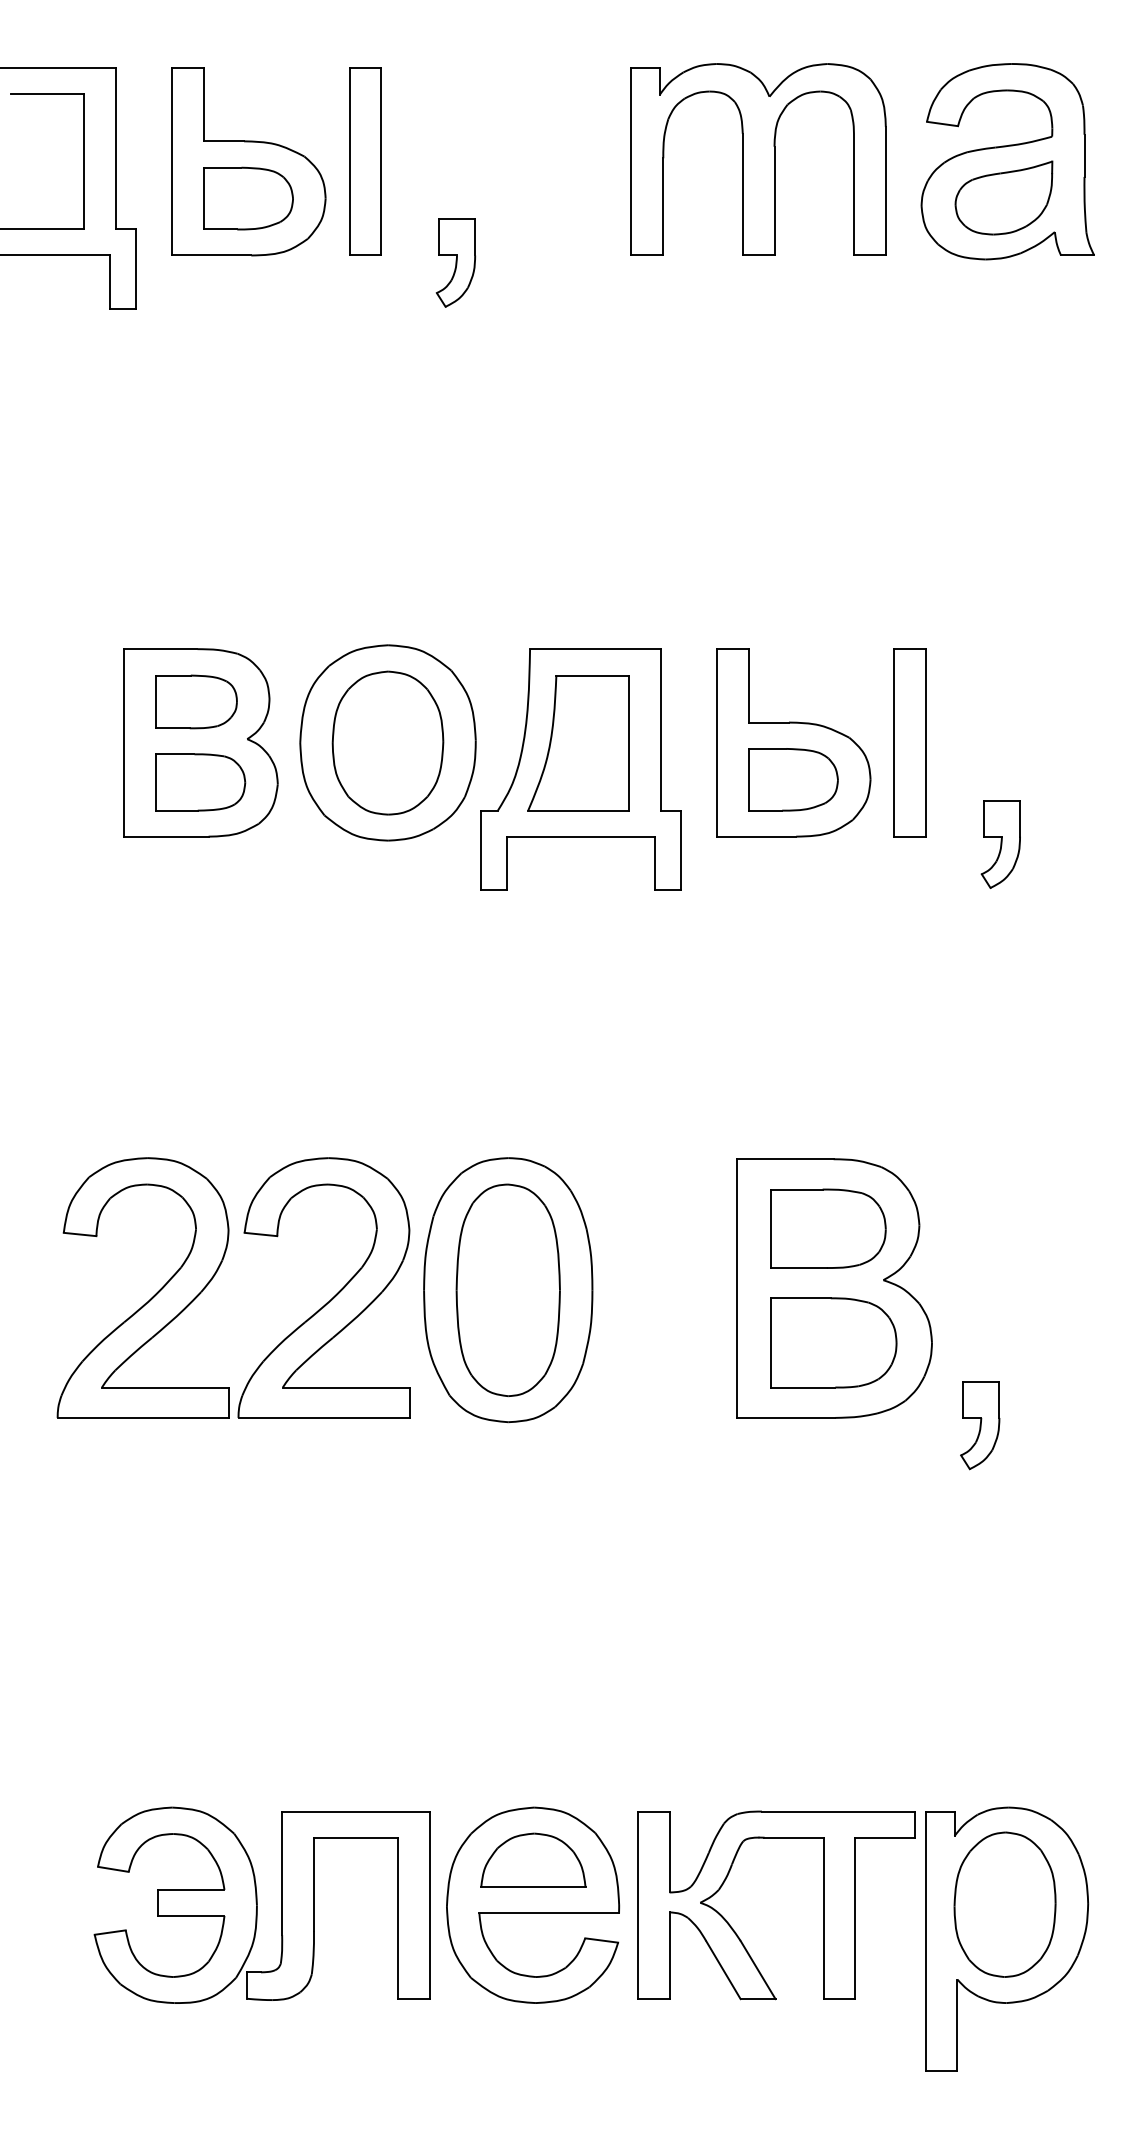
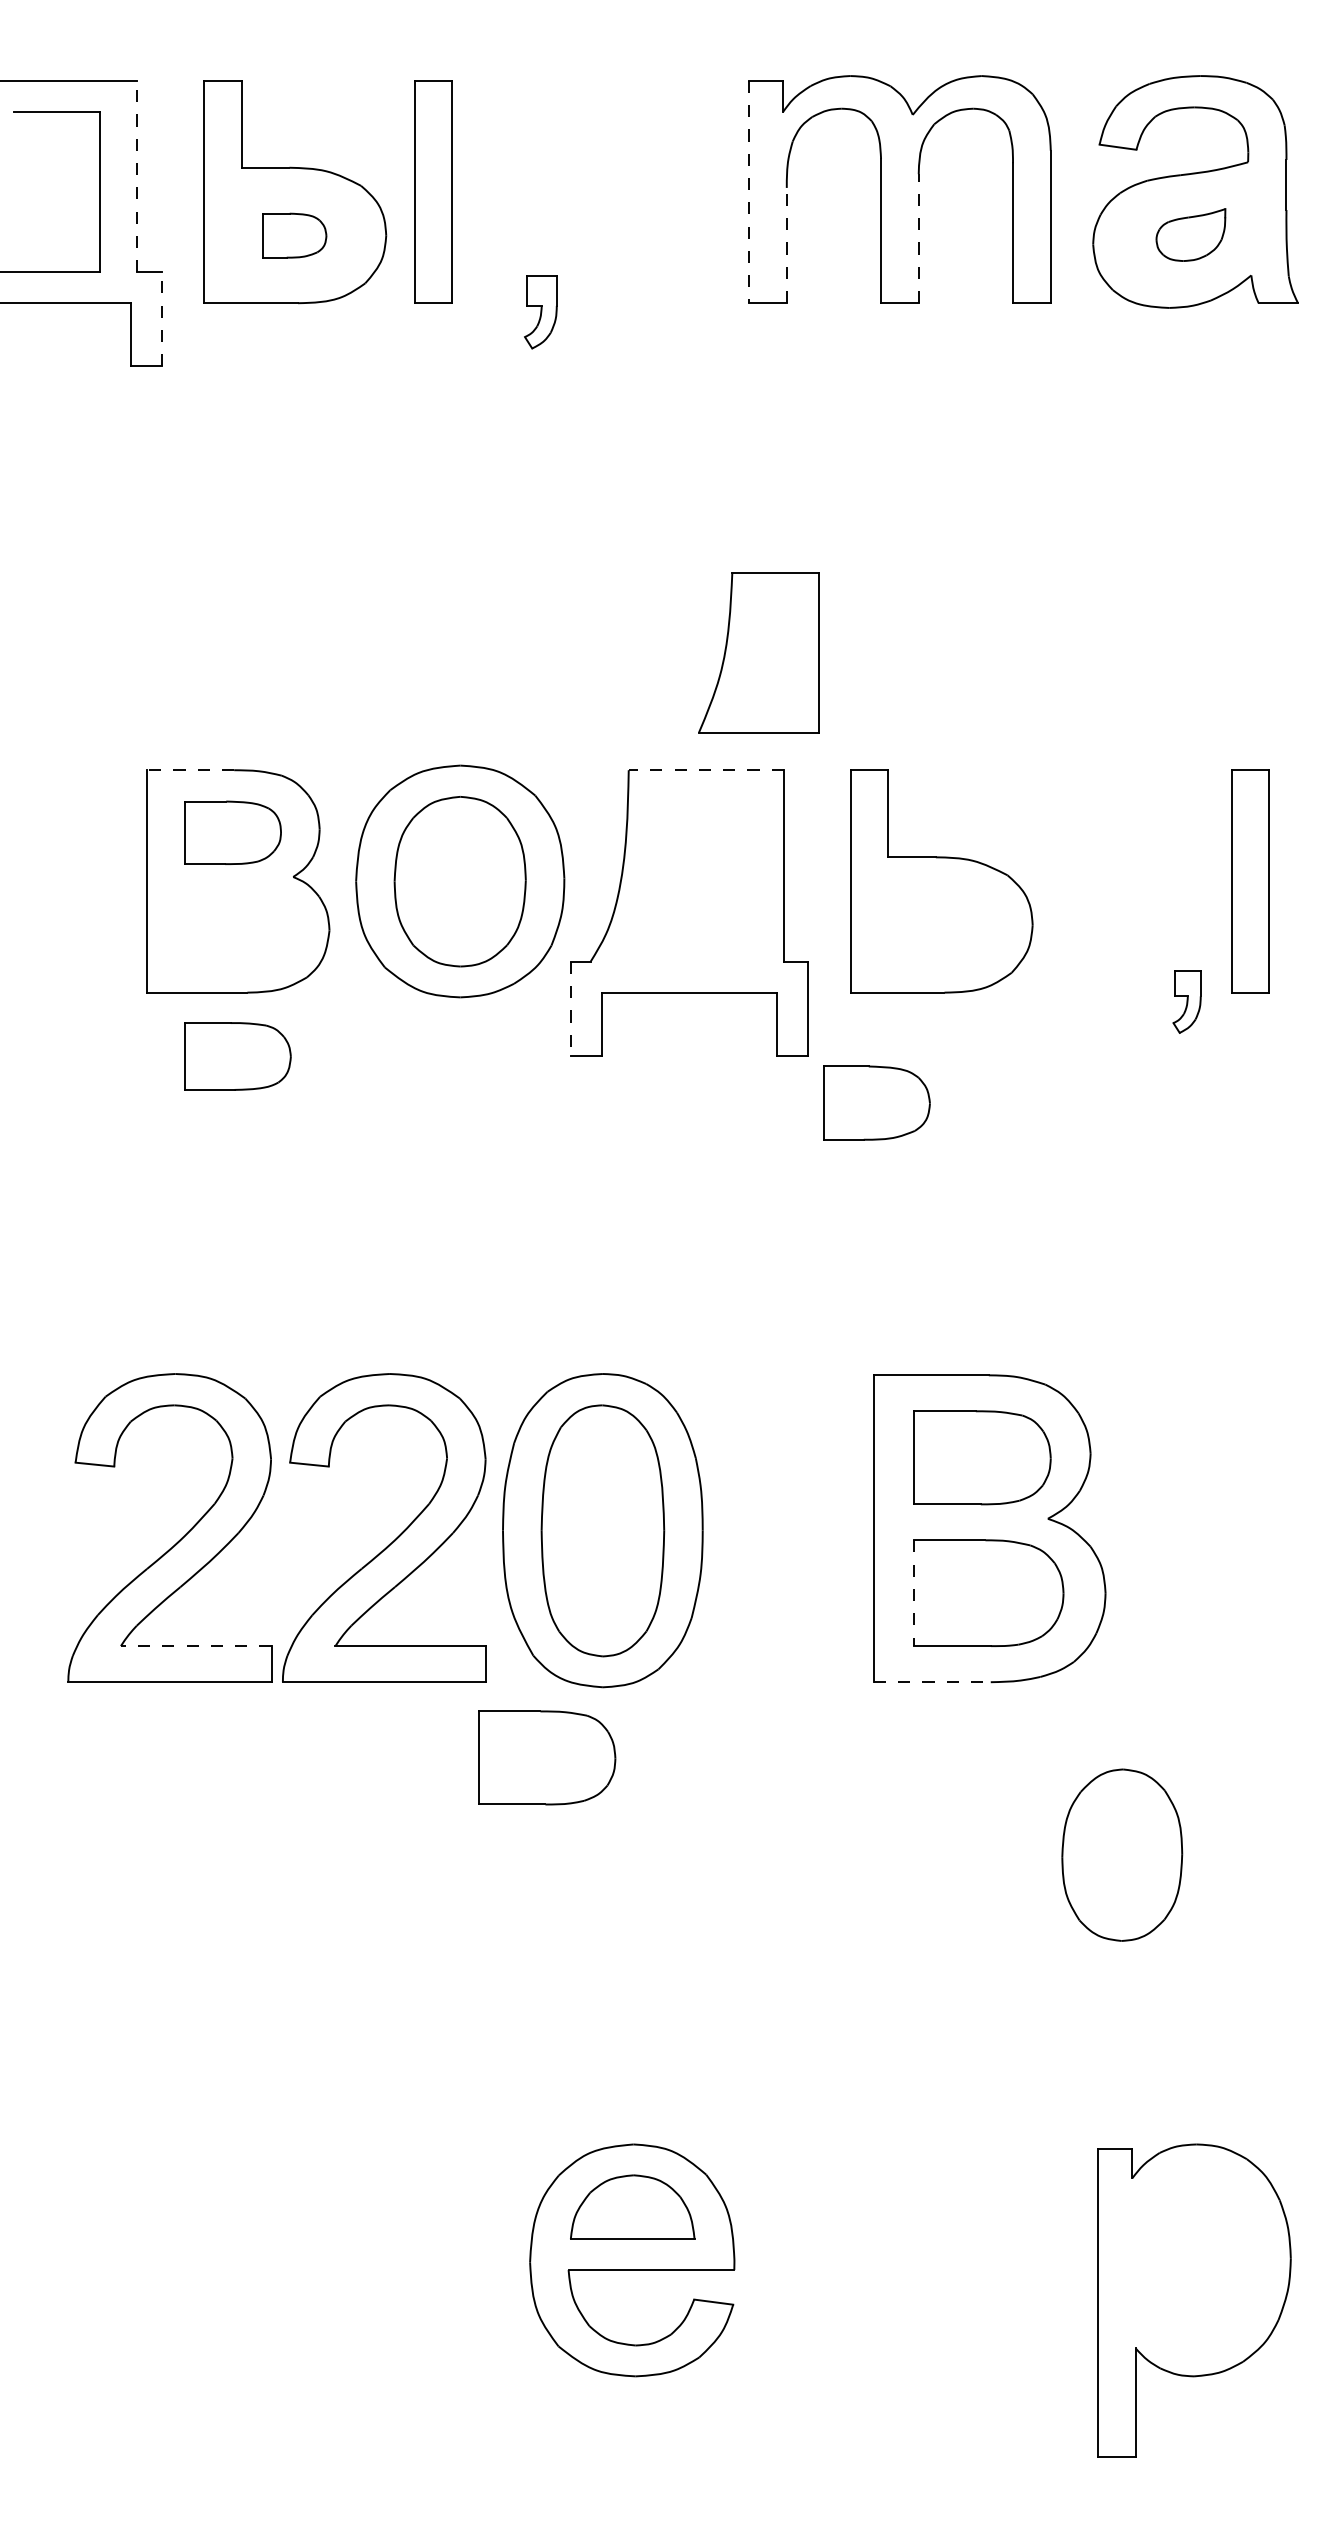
line: (115, 148) -> (136, 176), solid -> dashed
line: (631, 161) -> (749, 191), solid -> dashed
part: (1003, 197) -> (1190, 234), size x0.6
part: (248, 198) -> (294, 235), size x0.6
line: (774, 200) -> (918, 237), solid -> dashed
line: (663, 206) -> (787, 245), solid -> dashed
part: (455, 262) -> (540, 311), size x0.7
line: (136, 269) -> (161, 319), solid -> dashed
line: (160, 649) -> (190, 770), solid -> dashed
line: (594, 649) -> (705, 770), solid -> dashed
part: (909, 742) -> (1249, 880), moved
part: (578, 743) -> (758, 653), moved
part: (793, 779) -> (877, 1102), moved
part: (200, 782) -> (237, 1056), moved
part: (1000, 844) -> (1186, 1001), size x0.6
line: (481, 850) -> (571, 1009), solid -> dashed
line: (770, 1342) -> (913, 1592), solid -> dashed
line: (165, 1387) -> (196, 1646), solid -> dashed
line: (786, 1417) -> (932, 1681), solid -> dashed
part: (980, 1425) -> (1163, 1691), removed
part: (461, 1481) -> (547, 1757), added
part: (261, 1904) -> (310, 2259), removed
part: (1004, 1904) -> (1121, 1854), moved
part: (823, 1905) -> (976, 2260), removed

